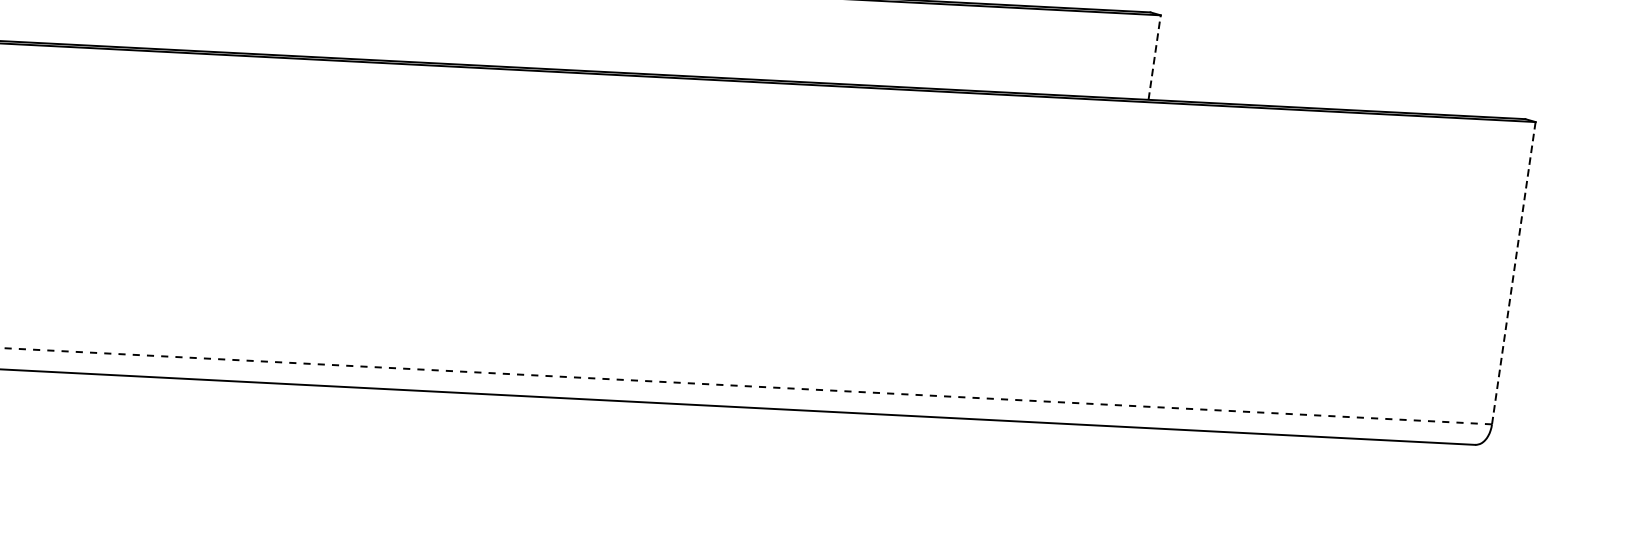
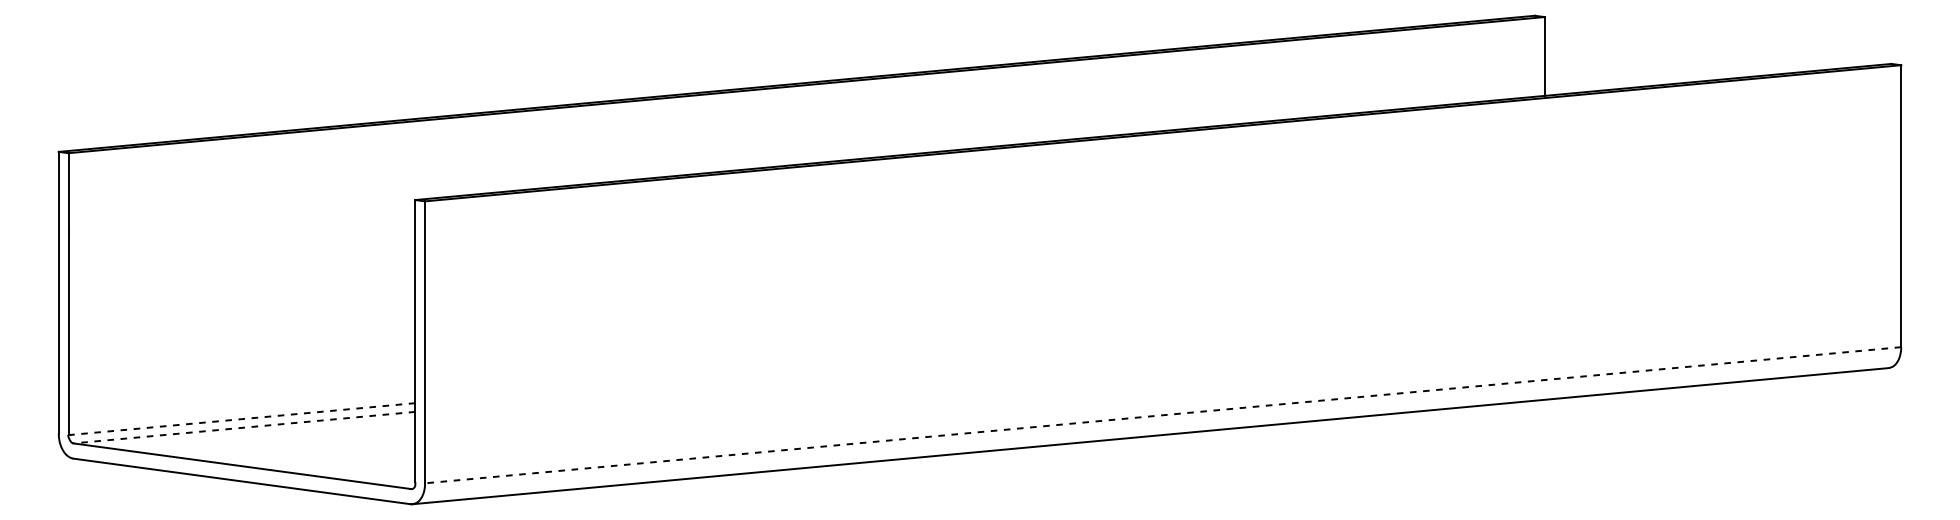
line: (1154, 57) -> (1544, 56), dashed -> solid
line: (1514, 273) -> (1901, 206), dashed -> solid

